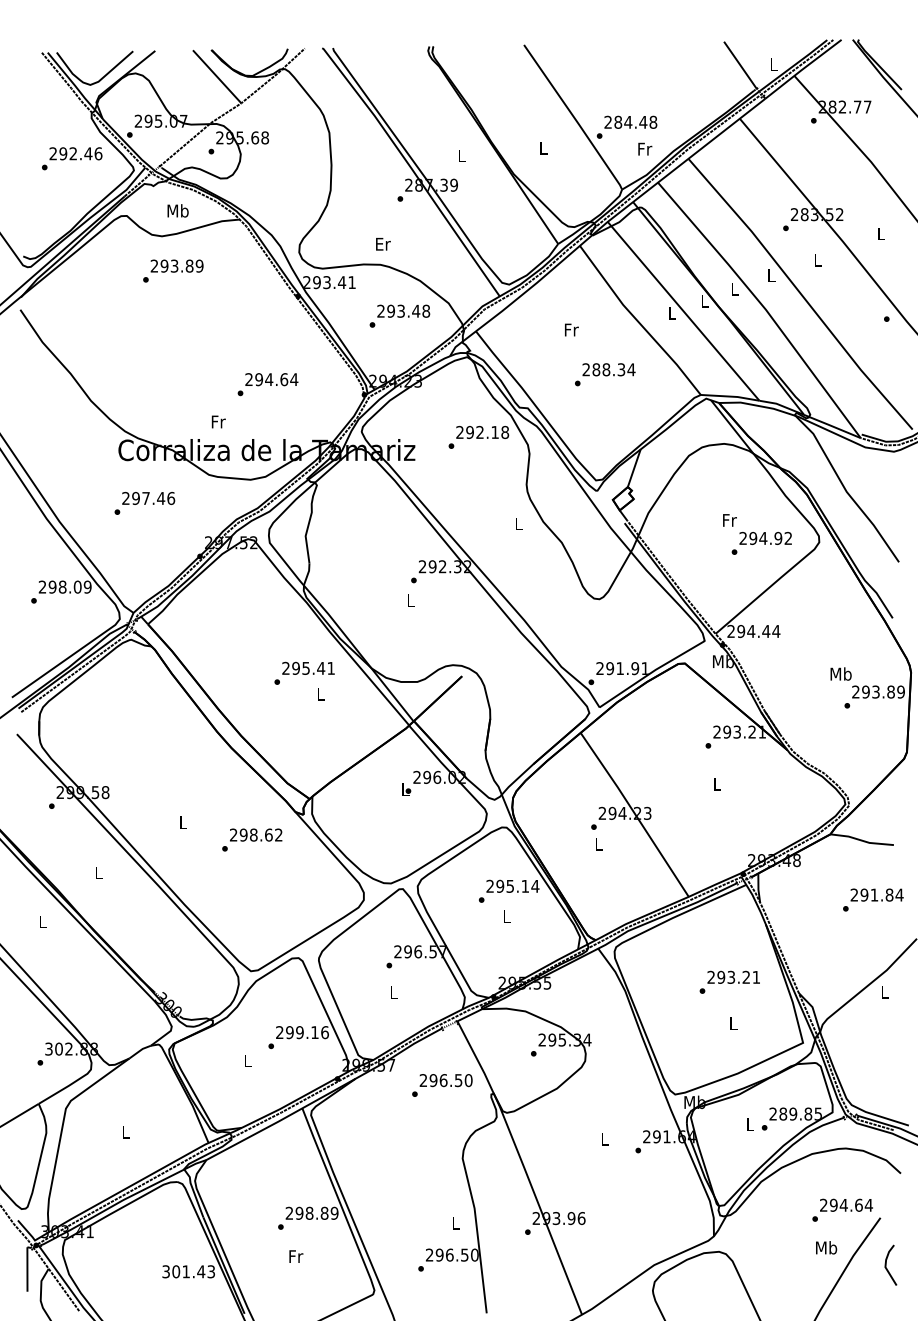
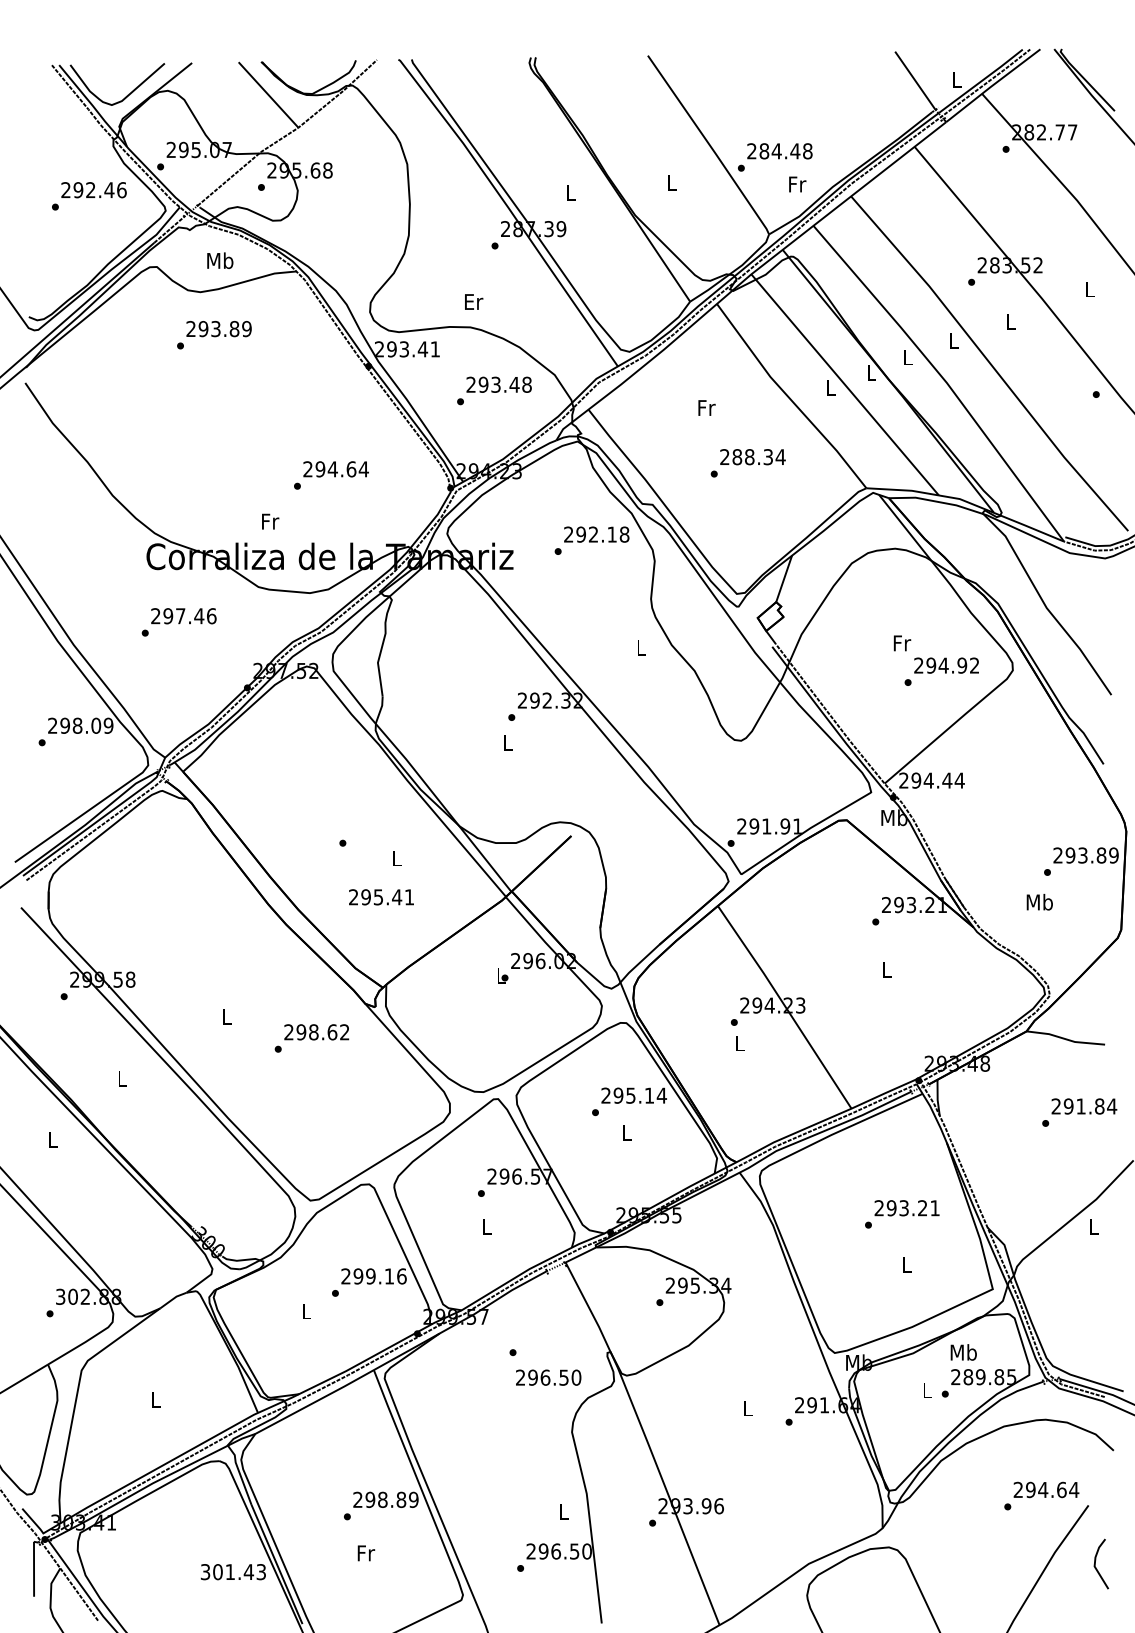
text: (308, 668) -> (381, 897), moved
text: (840, 674) -> (1039, 902), moved
text: (446, 1080) -> (548, 1377), moved
text: (826, 1247) -> (963, 1352), moved

